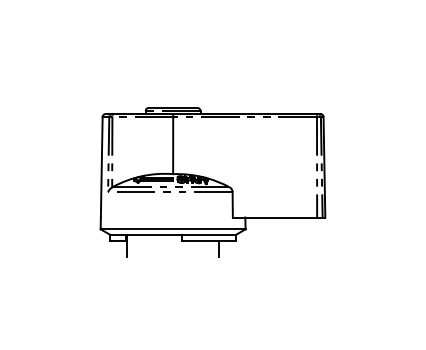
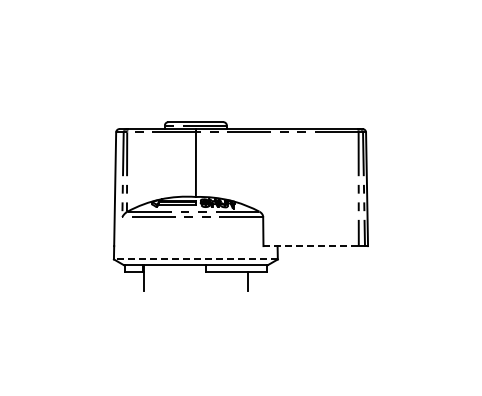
line: (275, 217) -> (311, 246), solid -> dashed
line: (172, 229) -> (195, 259), solid -> dashed

